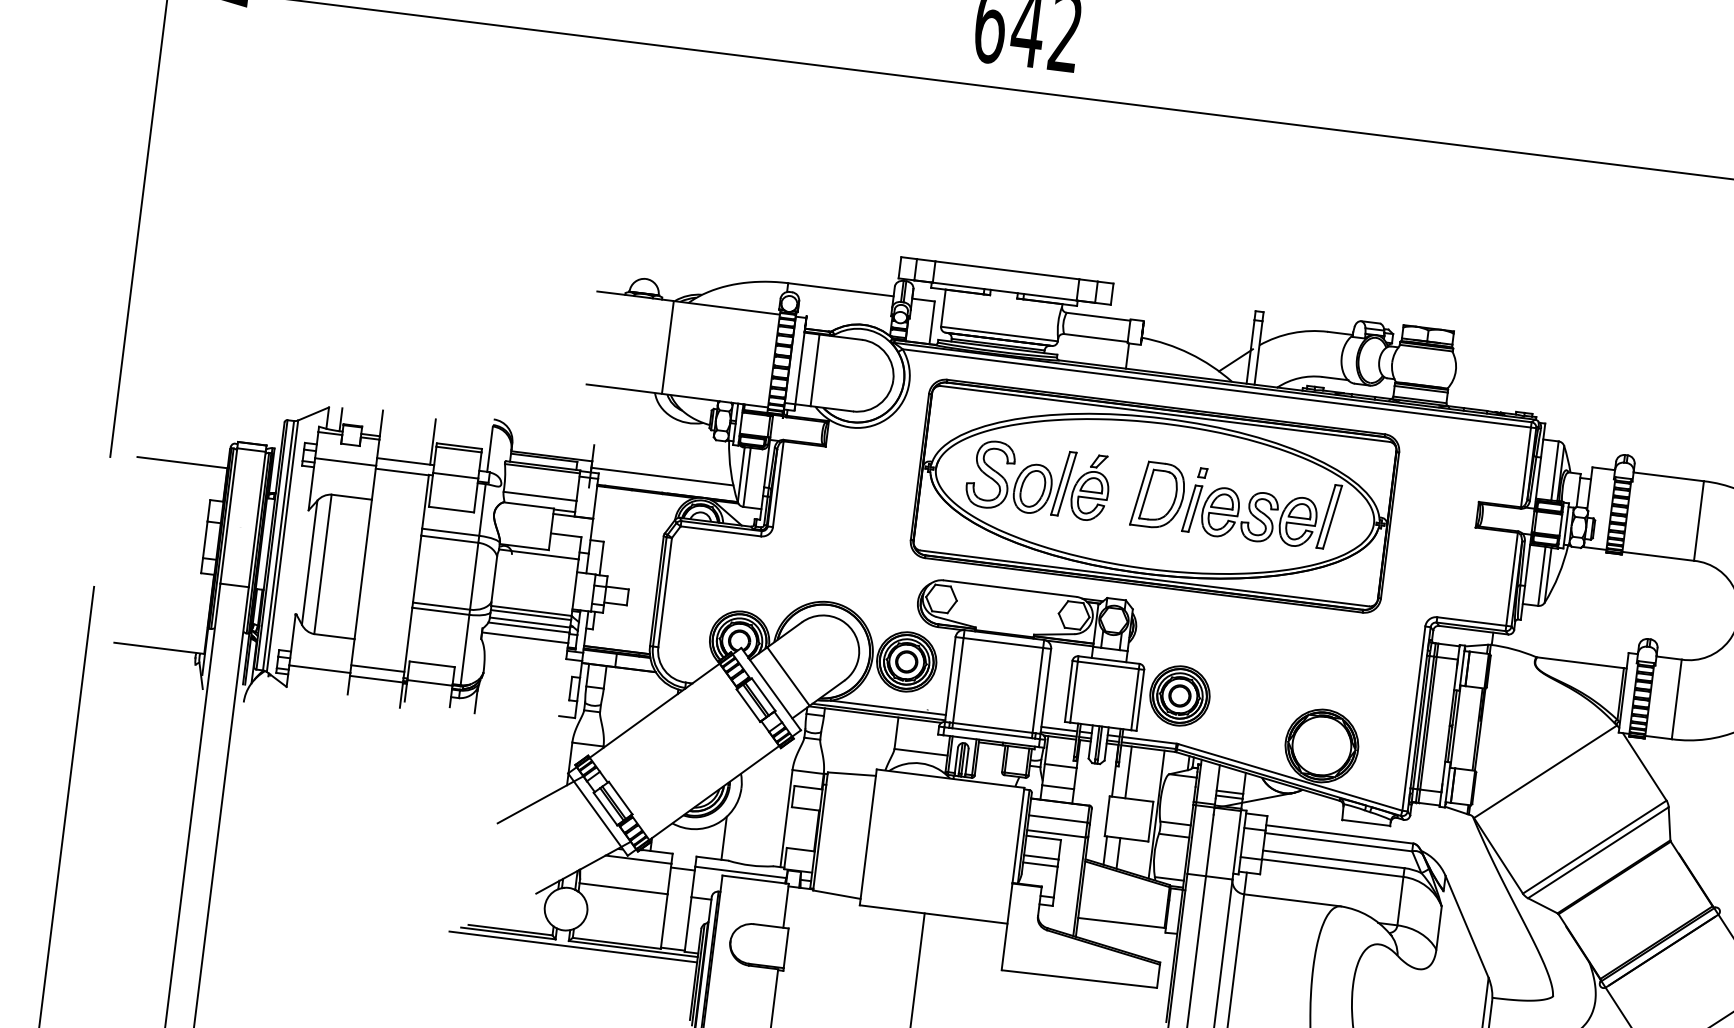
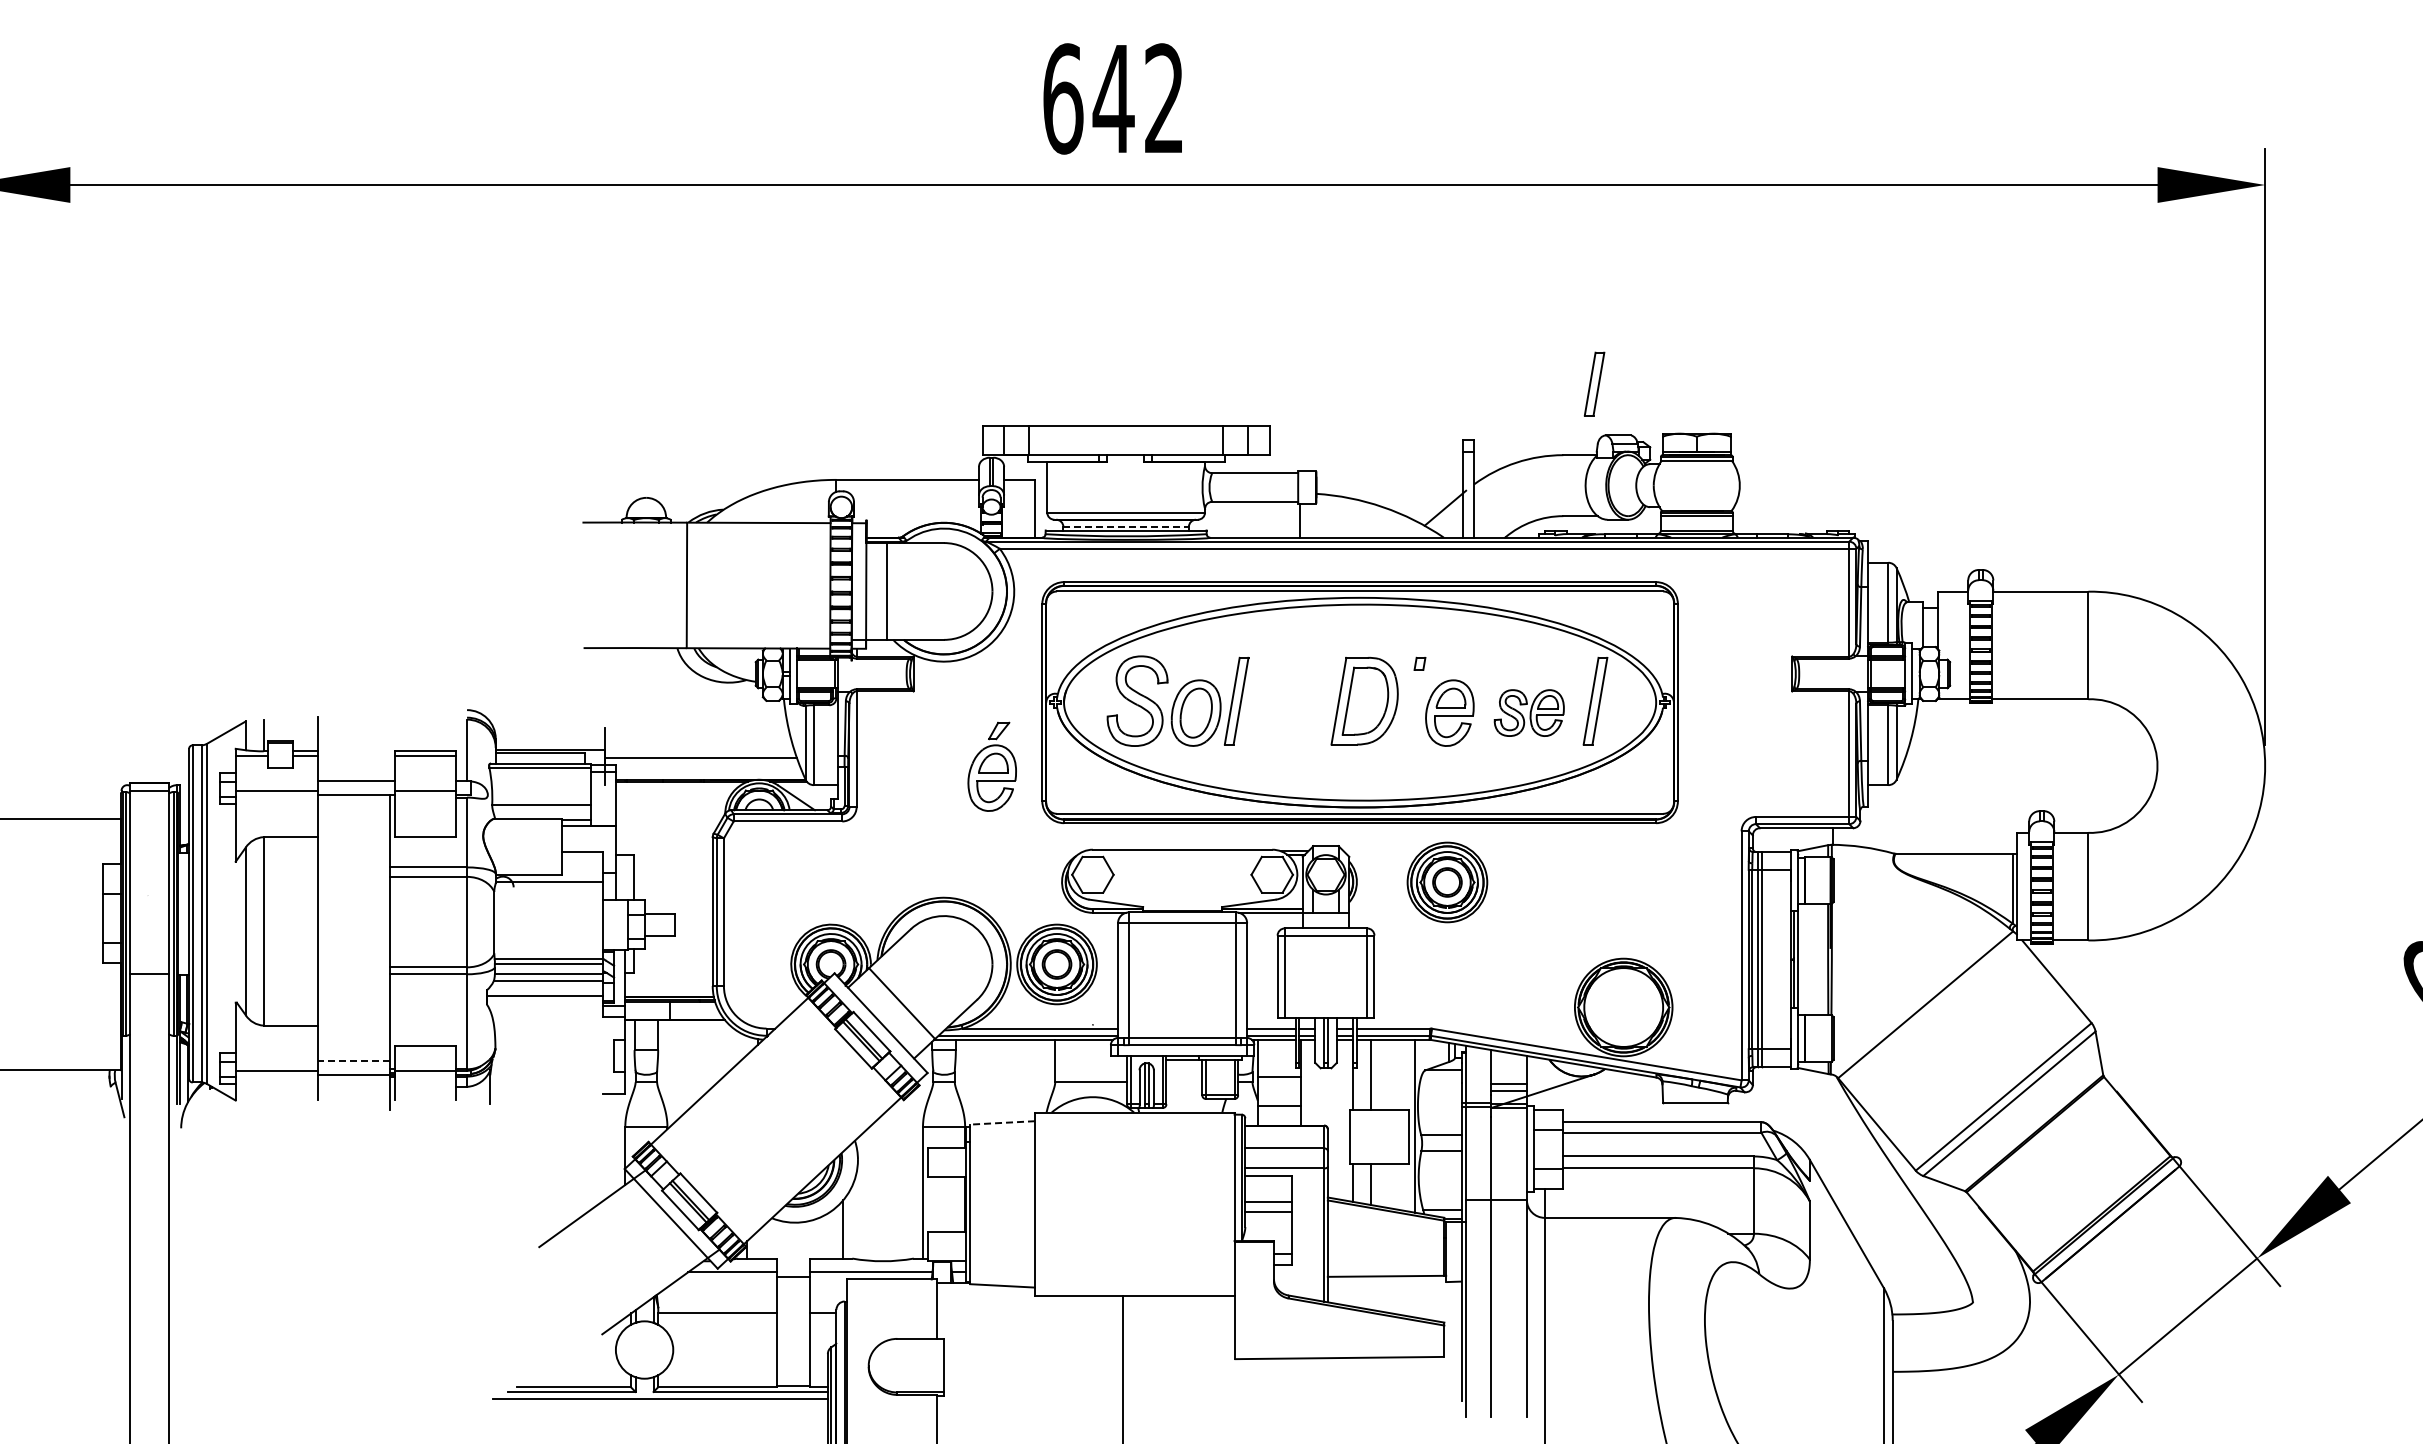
line: (998, 344) -> (1126, 526), solid -> dashed
line: (432, 441) -> (389, 749), removed
part: (1090, 487) -> (991, 766), moved
part: (1192, 508) -> (1594, 383), moved
part: (1279, 519) -> (1529, 712), size x0.7
line: (378, 668) -> (354, 1060), solid -> dashed
part: (1179, 696) -> (1447, 882), moved
line: (851, 773) -> (1002, 1122), solid -> dashed

